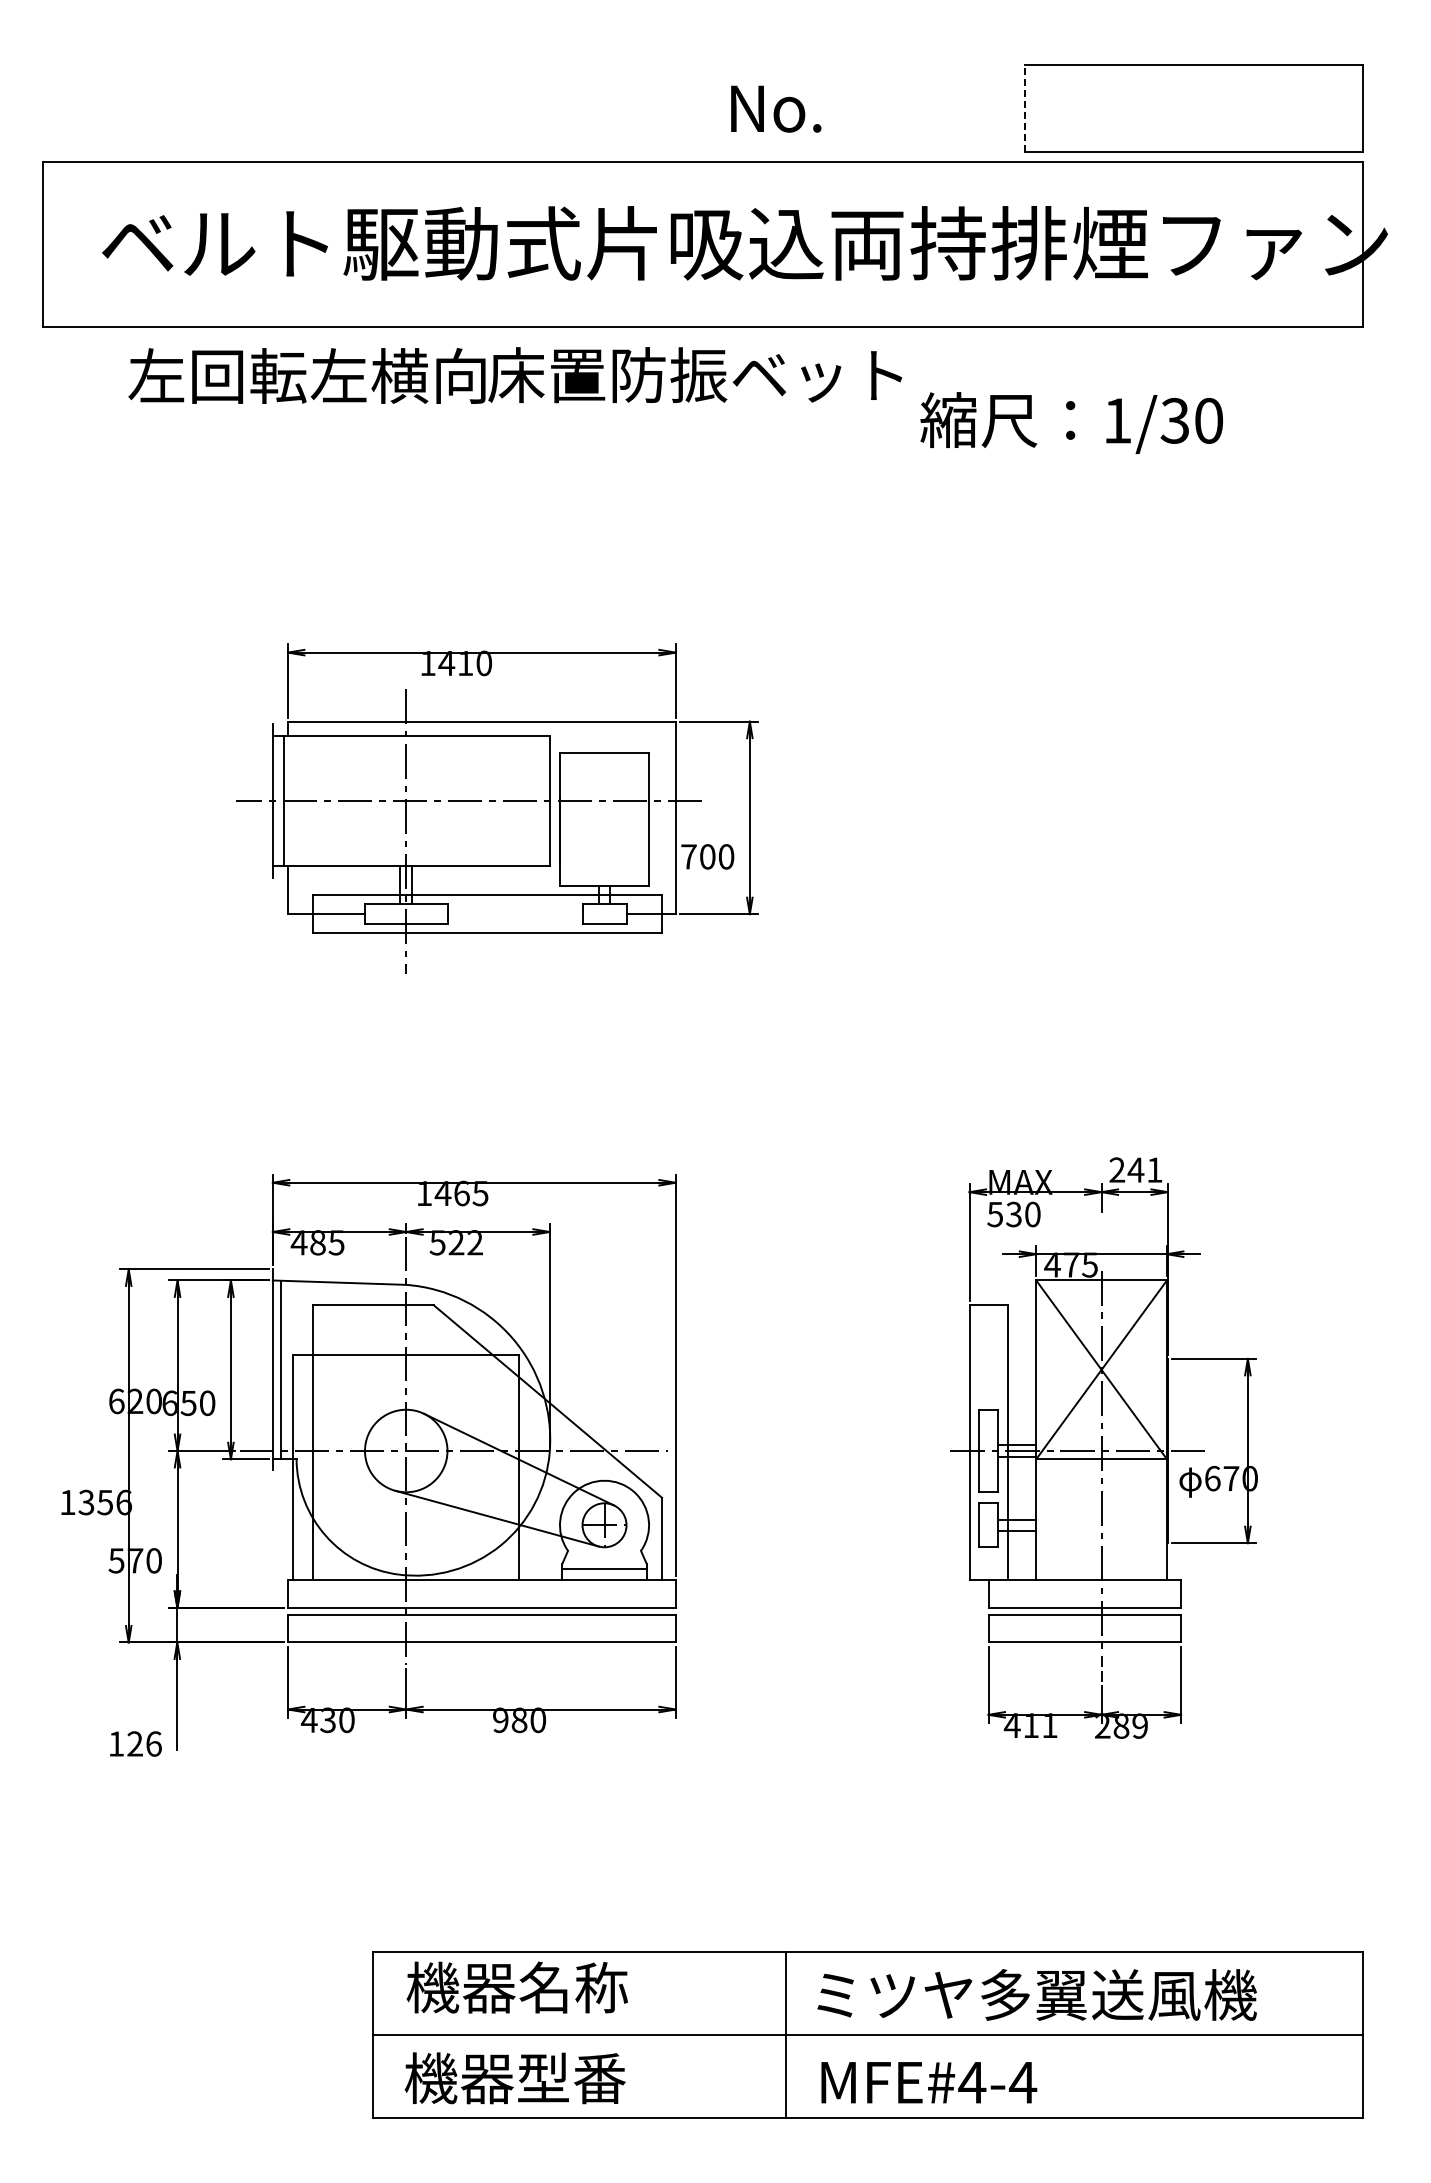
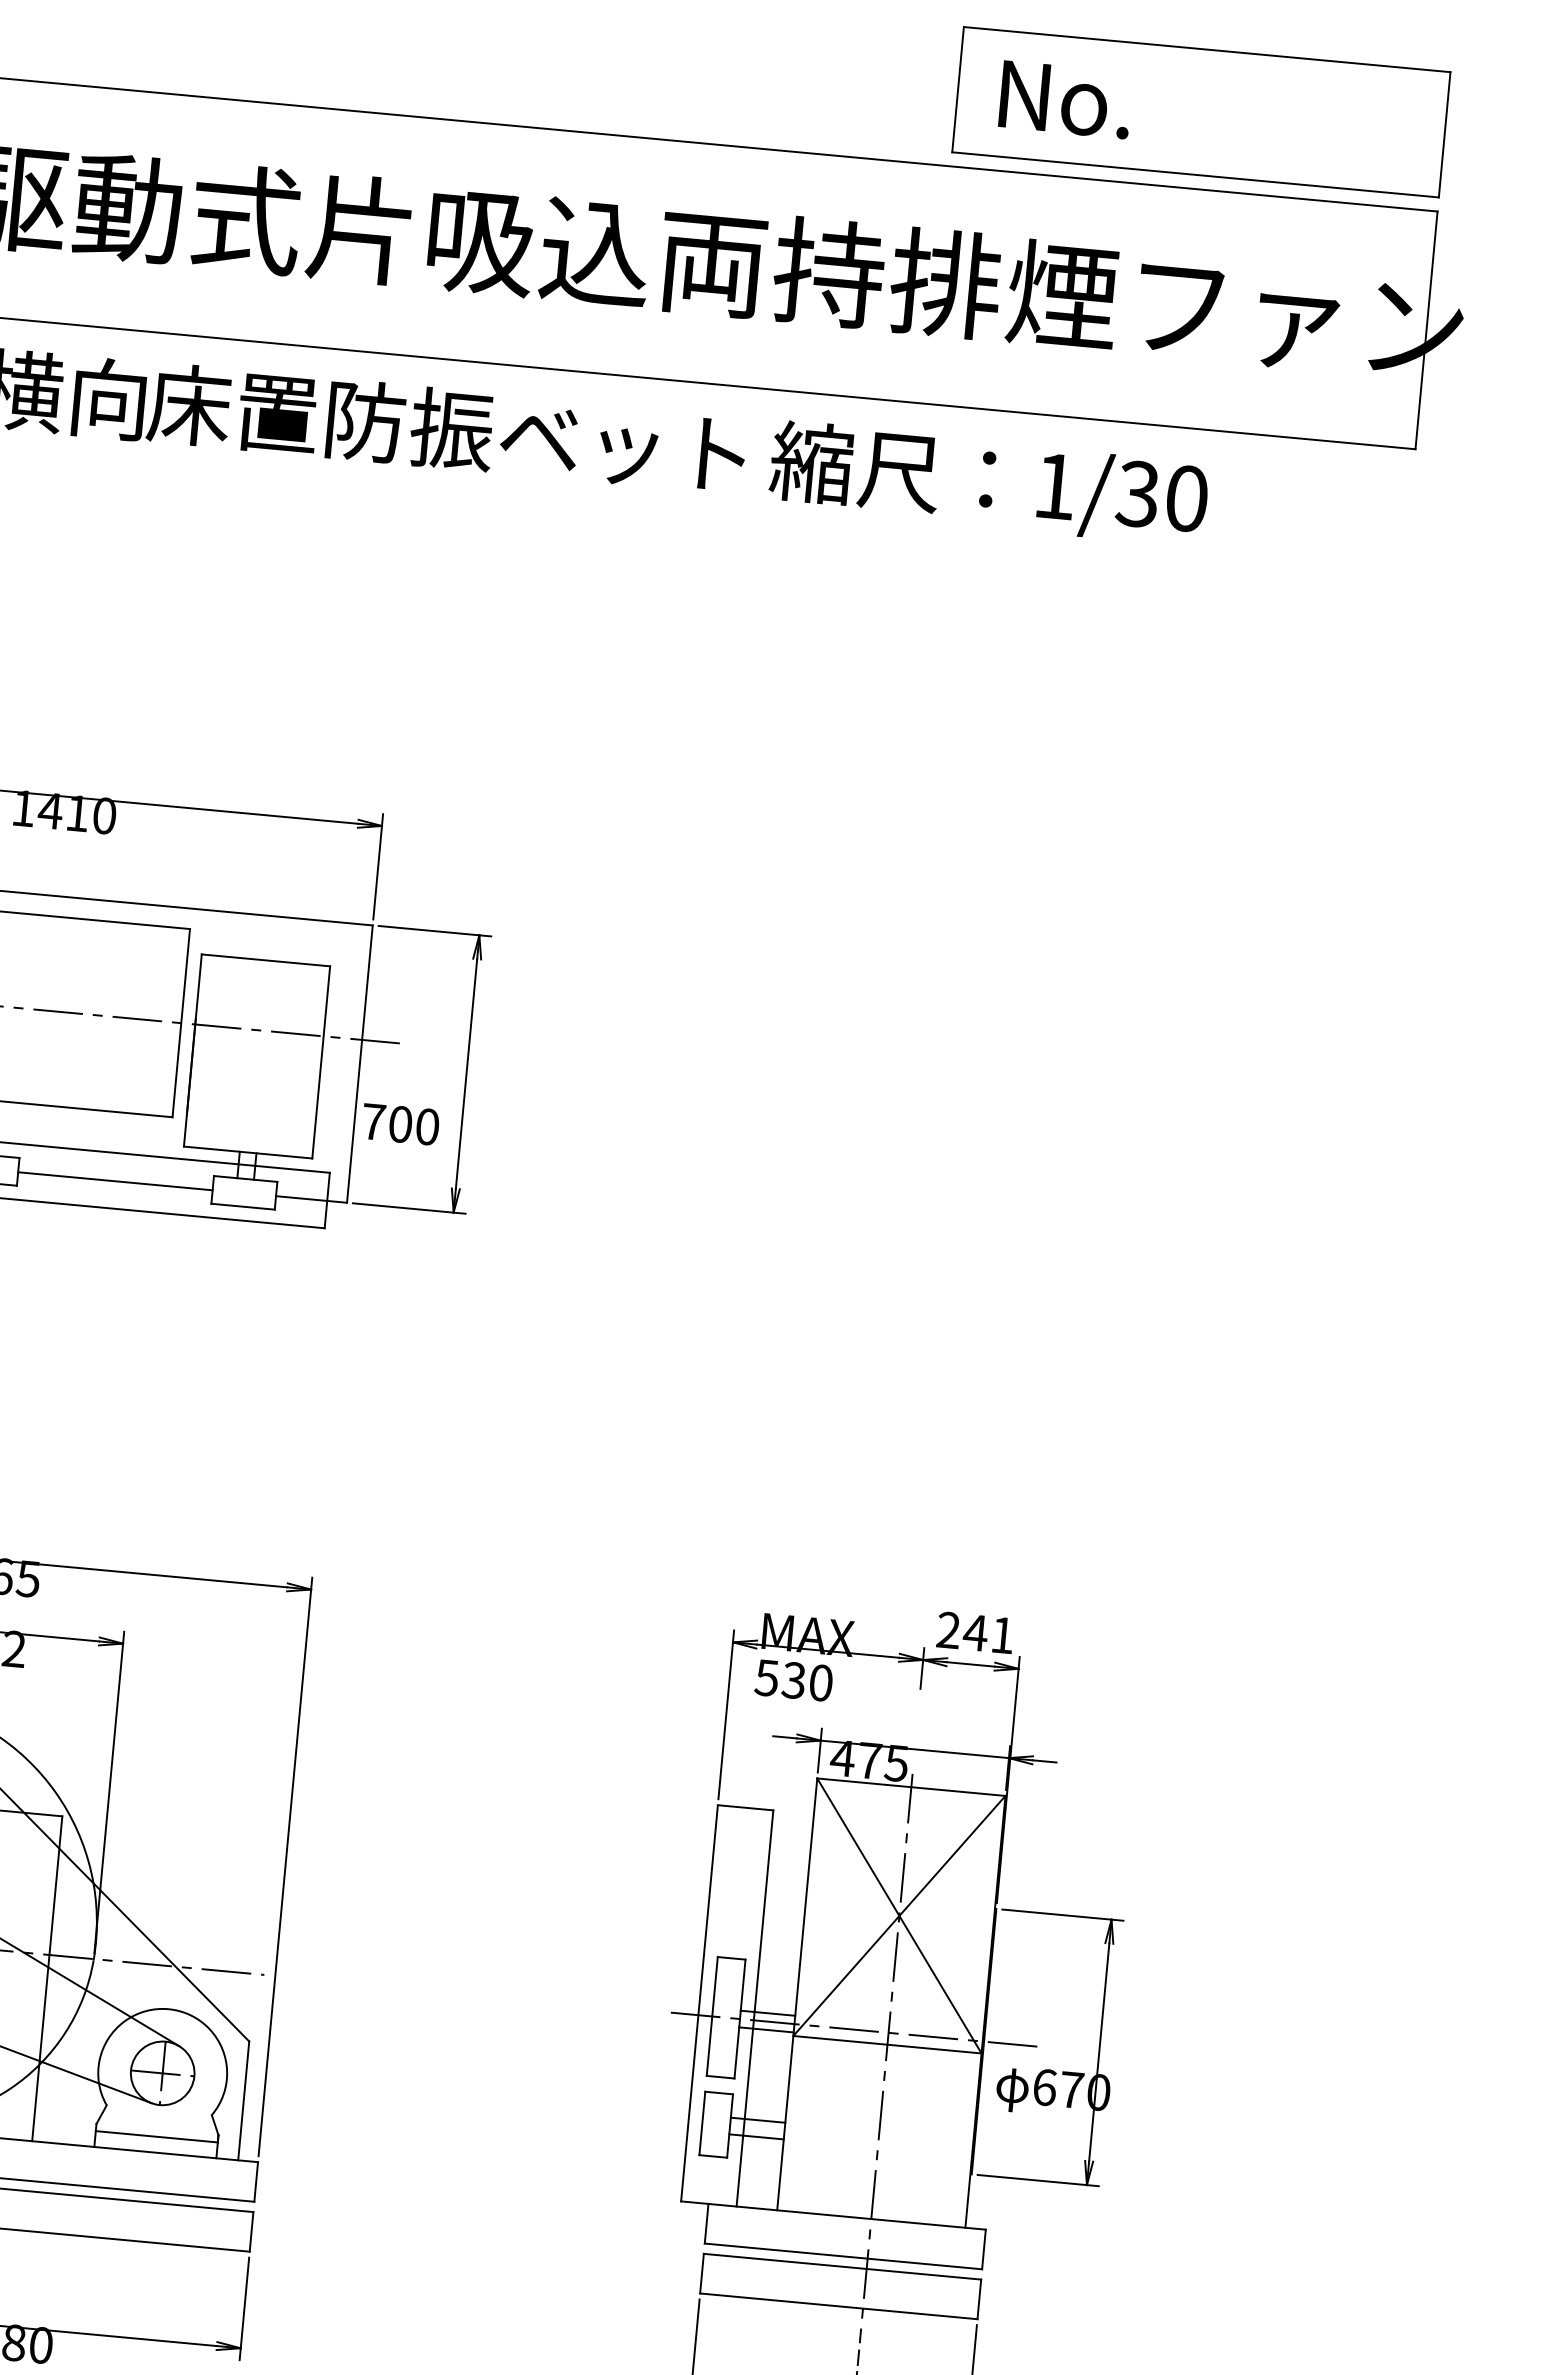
text: (776, 108) -> (1066, 99), moved
line: (1025, 108) -> (958, 89), dashed -> solid
text: (1071, 422) -> (988, 482), moved
line: (514, 914) -> (114, 1181), added

